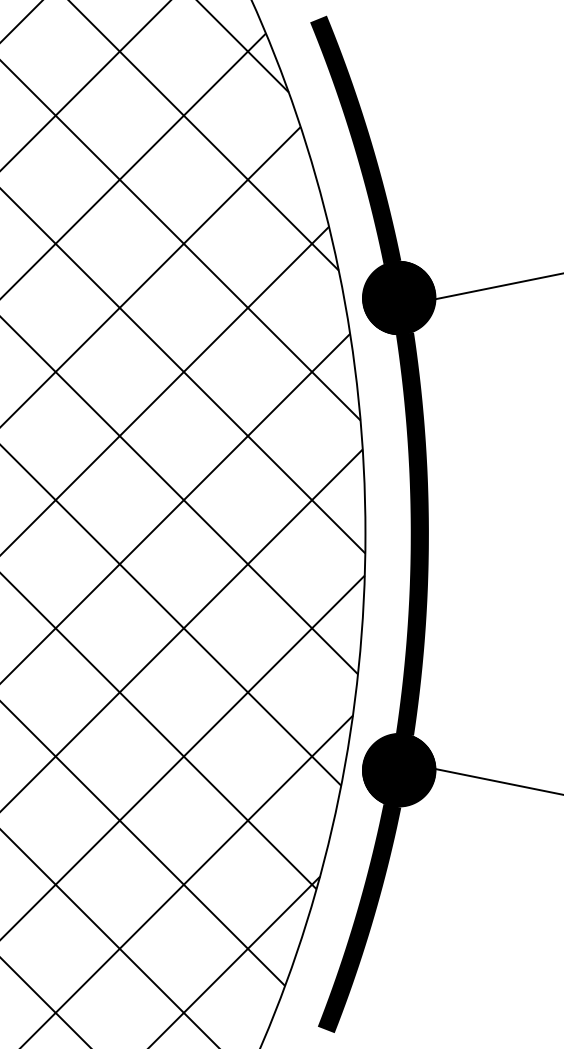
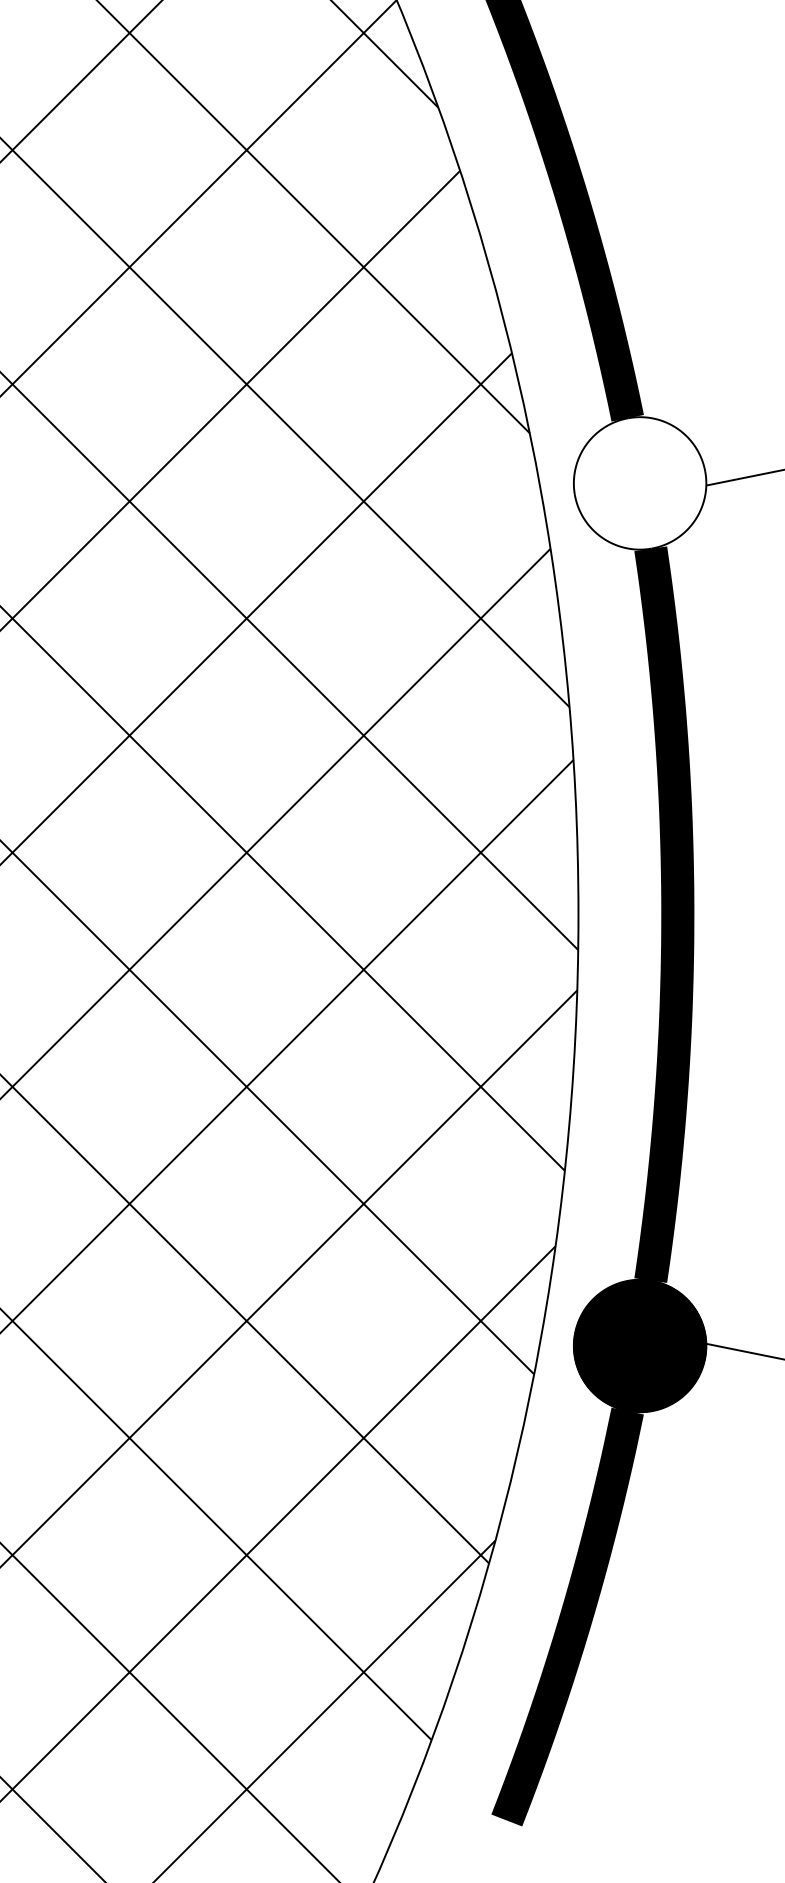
hatch: (398, 297) -> (638, 482), removed

